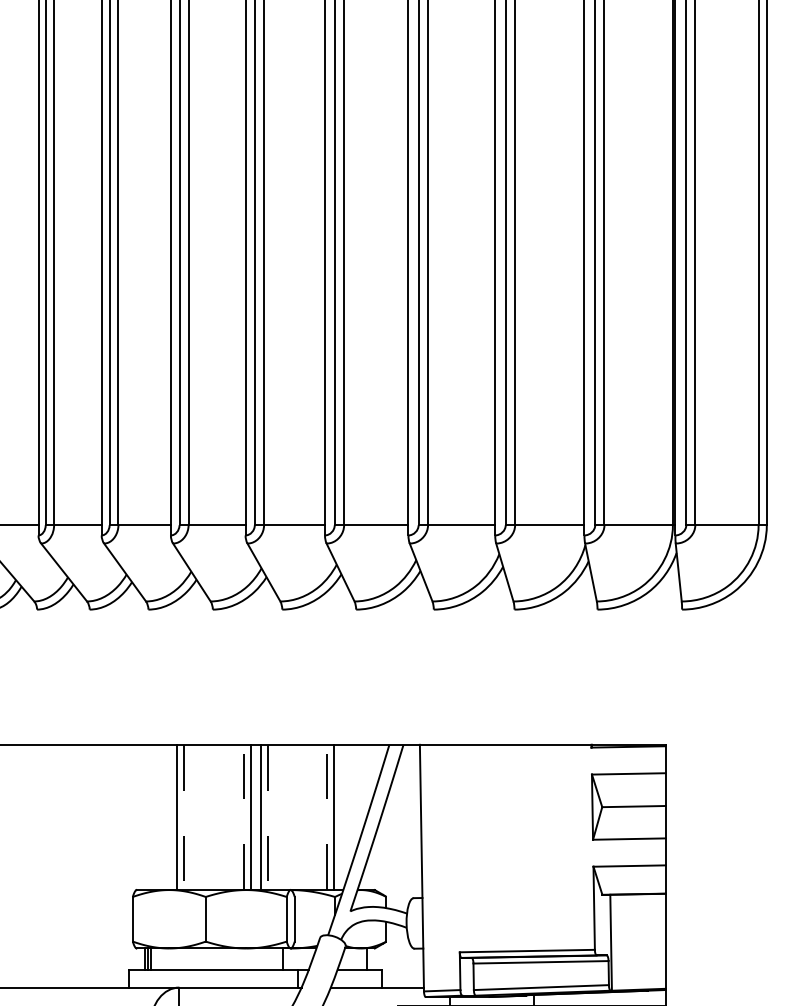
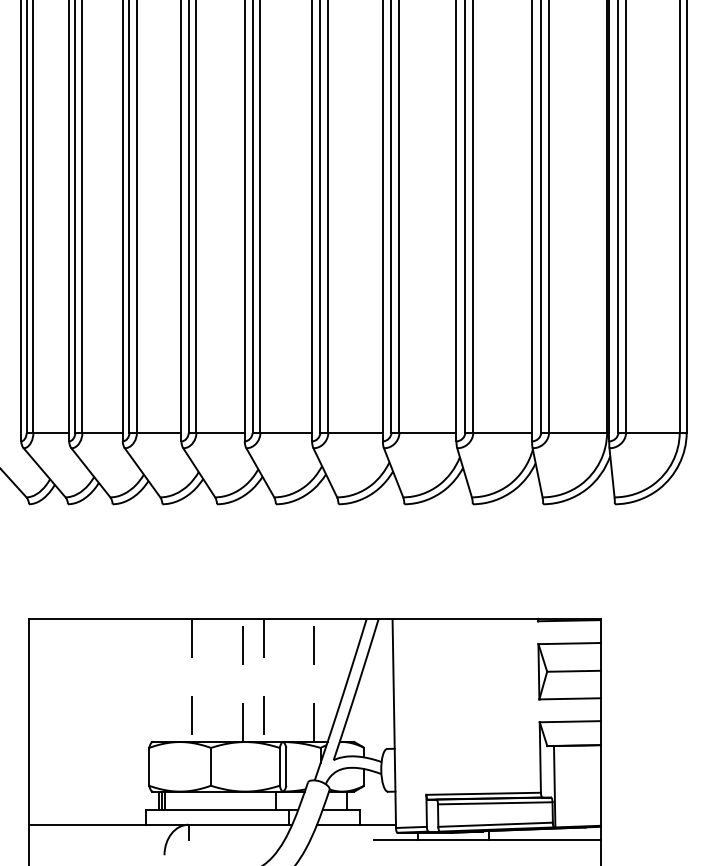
line: (176, 817) -> (186, 680), removed
line: (251, 817) -> (249, 680), removed
line: (260, 817) -> (257, 680), removed
line: (334, 817) -> (320, 680), removed

